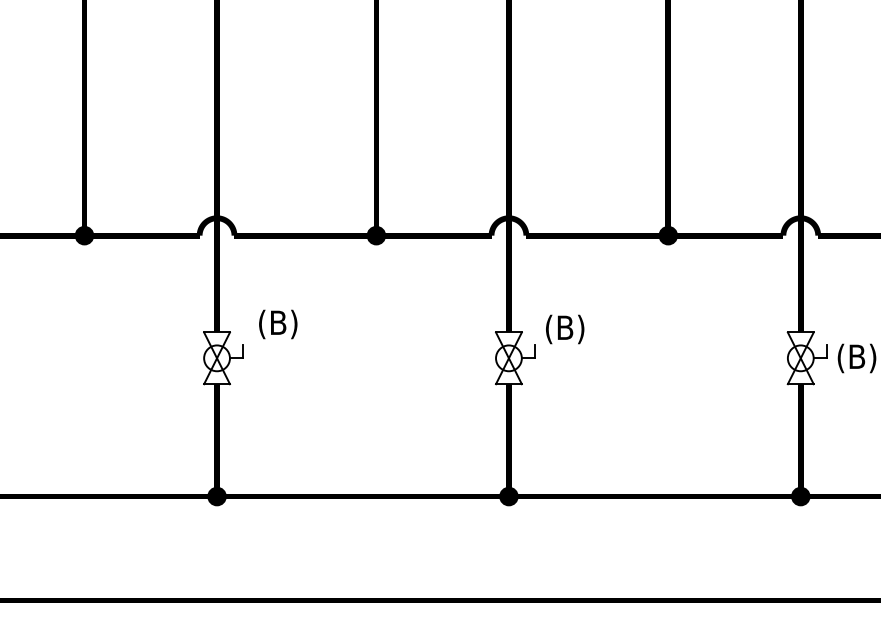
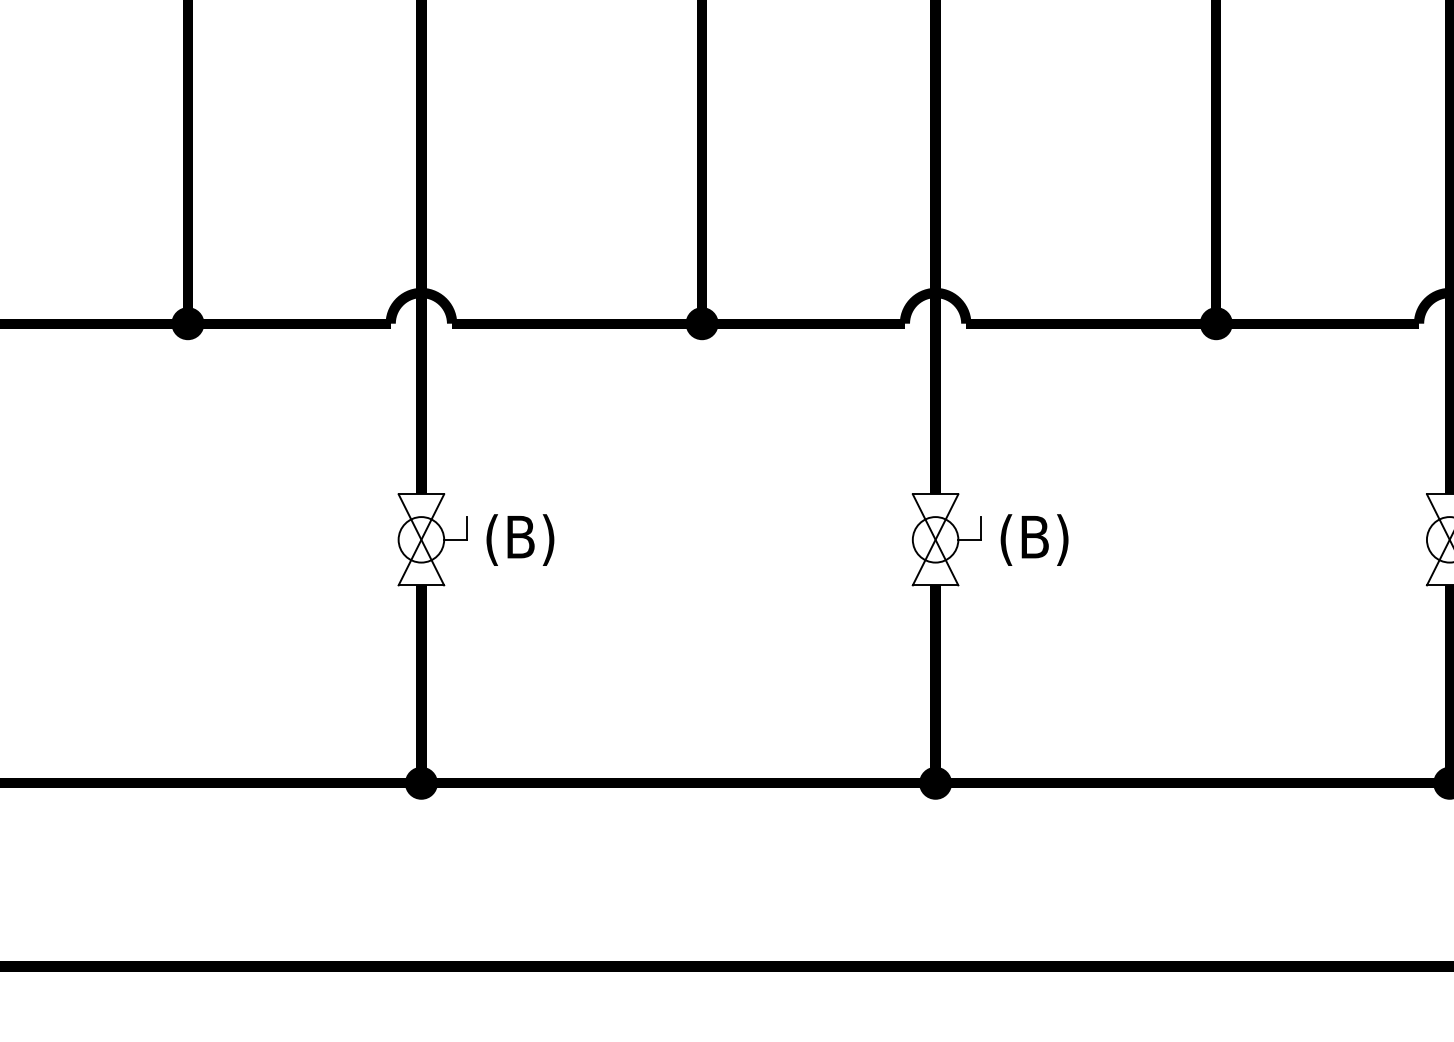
text: (278, 324) -> (520, 540), moved
text: (565, 329) -> (1035, 540), moved

